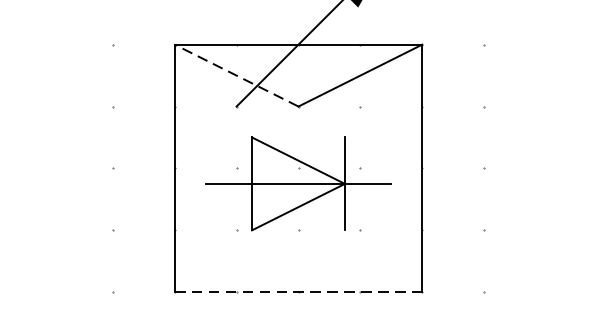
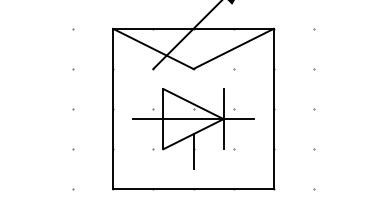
line: (236, 74) -> (153, 48), dashed -> solid
line: (298, 233) -> (193, 151), added
line: (298, 292) -> (193, 189), dashed -> solid

